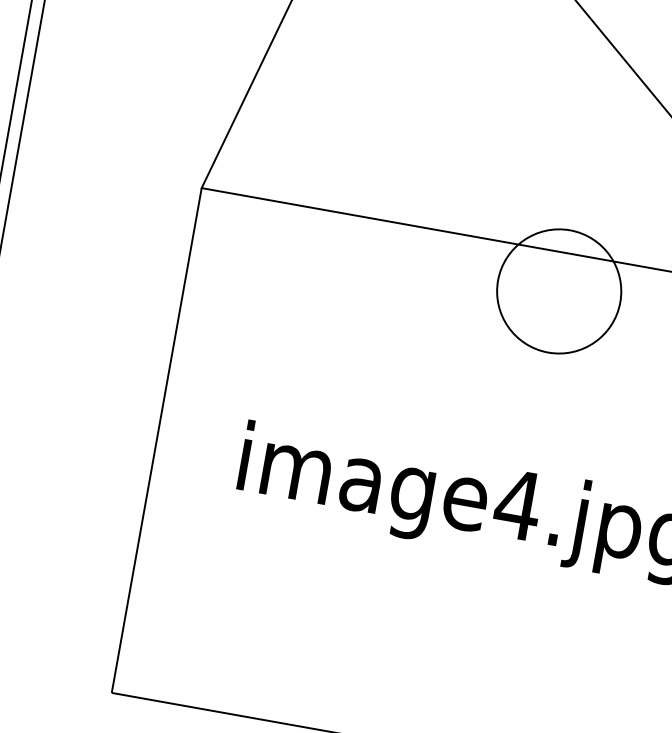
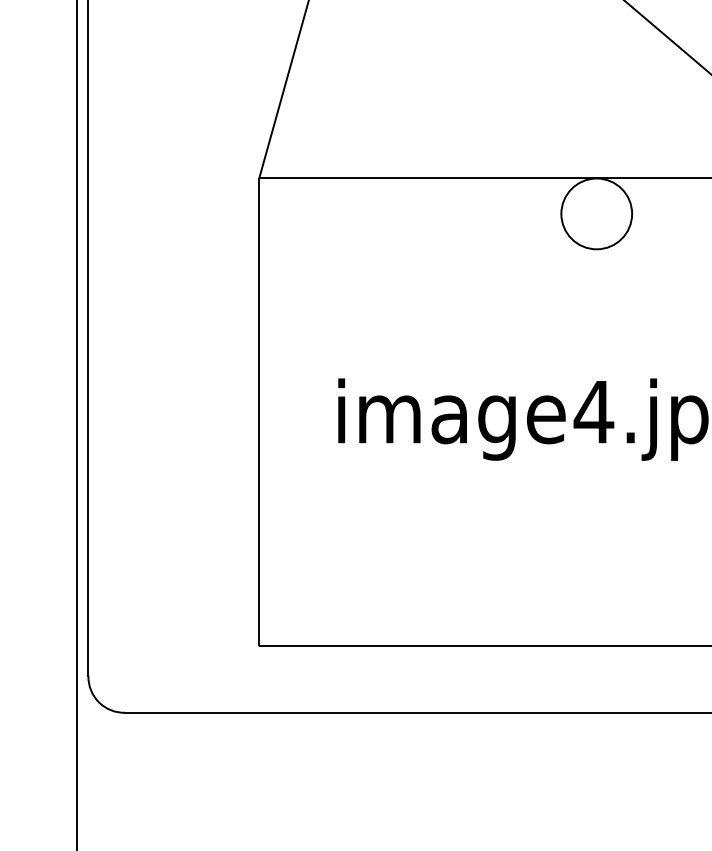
circle: (559, 290) -> (596, 213), size x0.62

